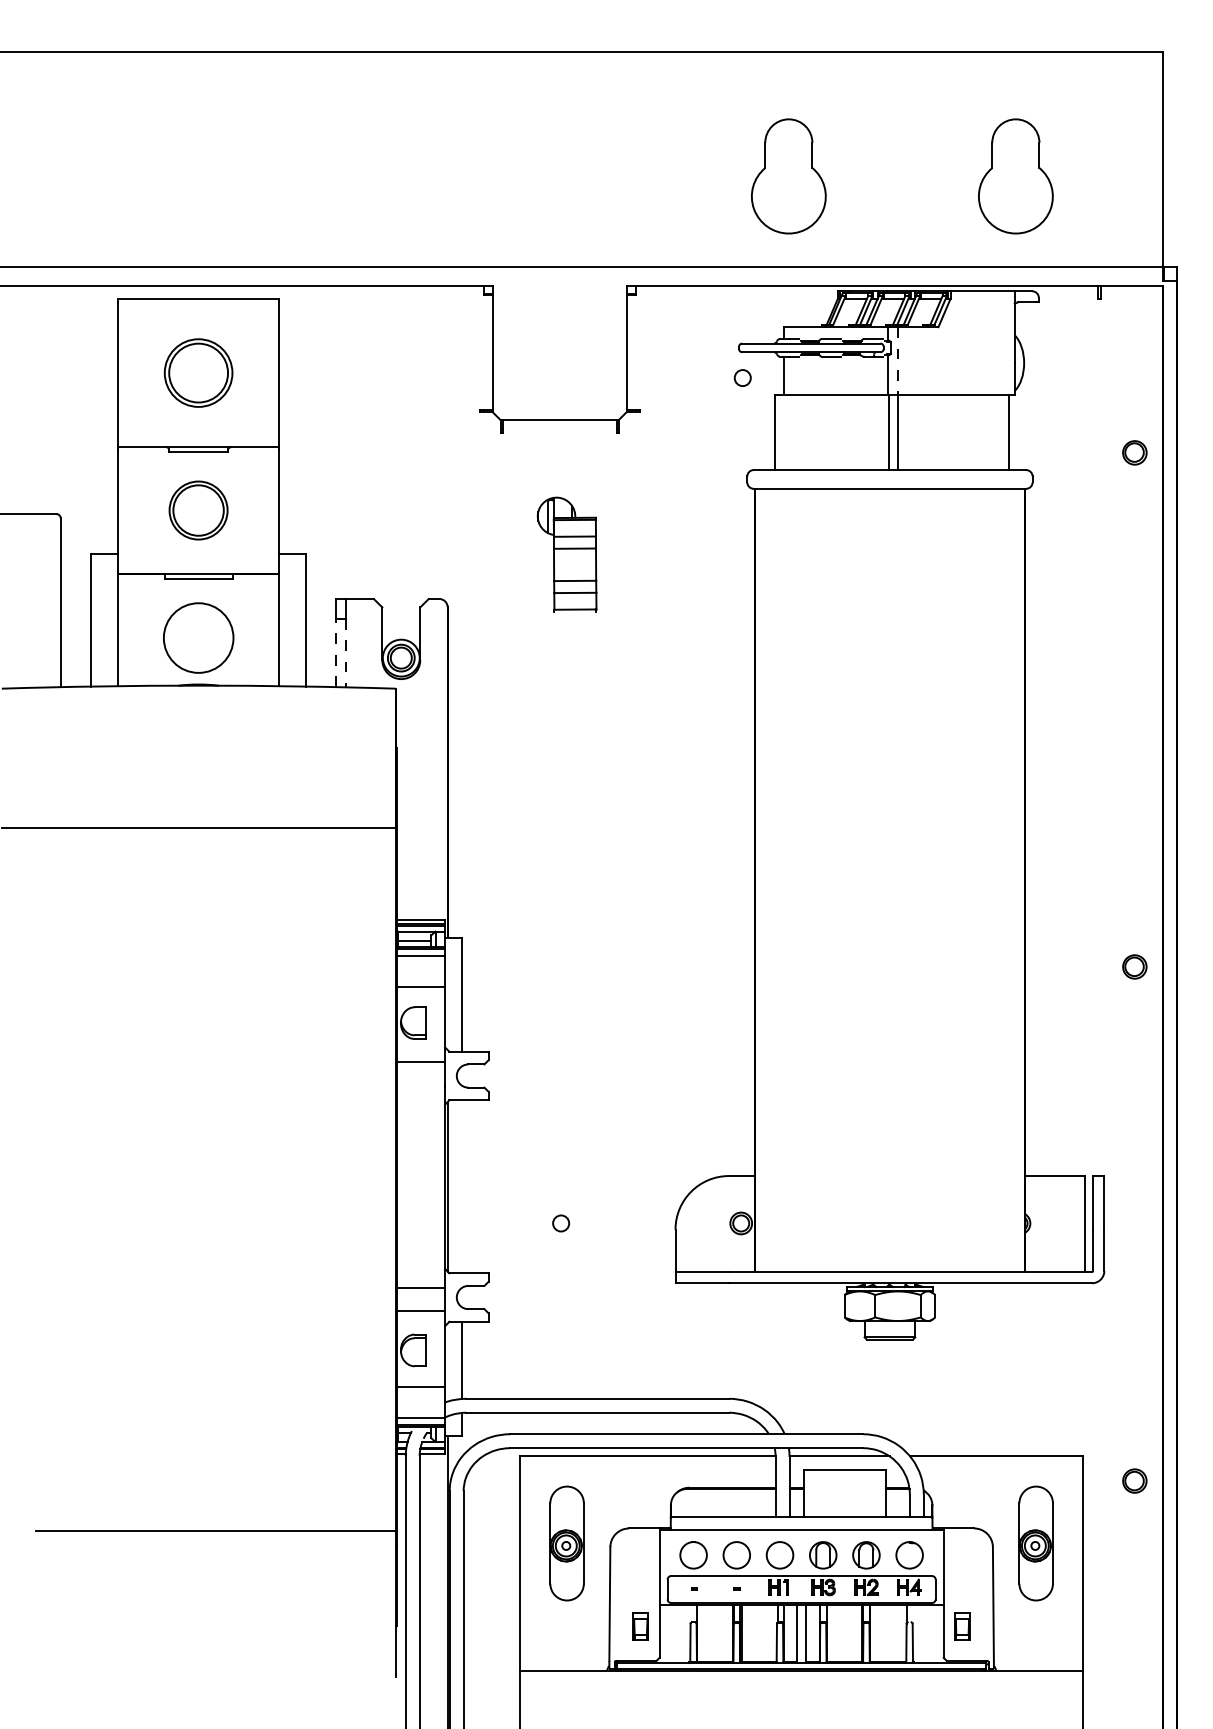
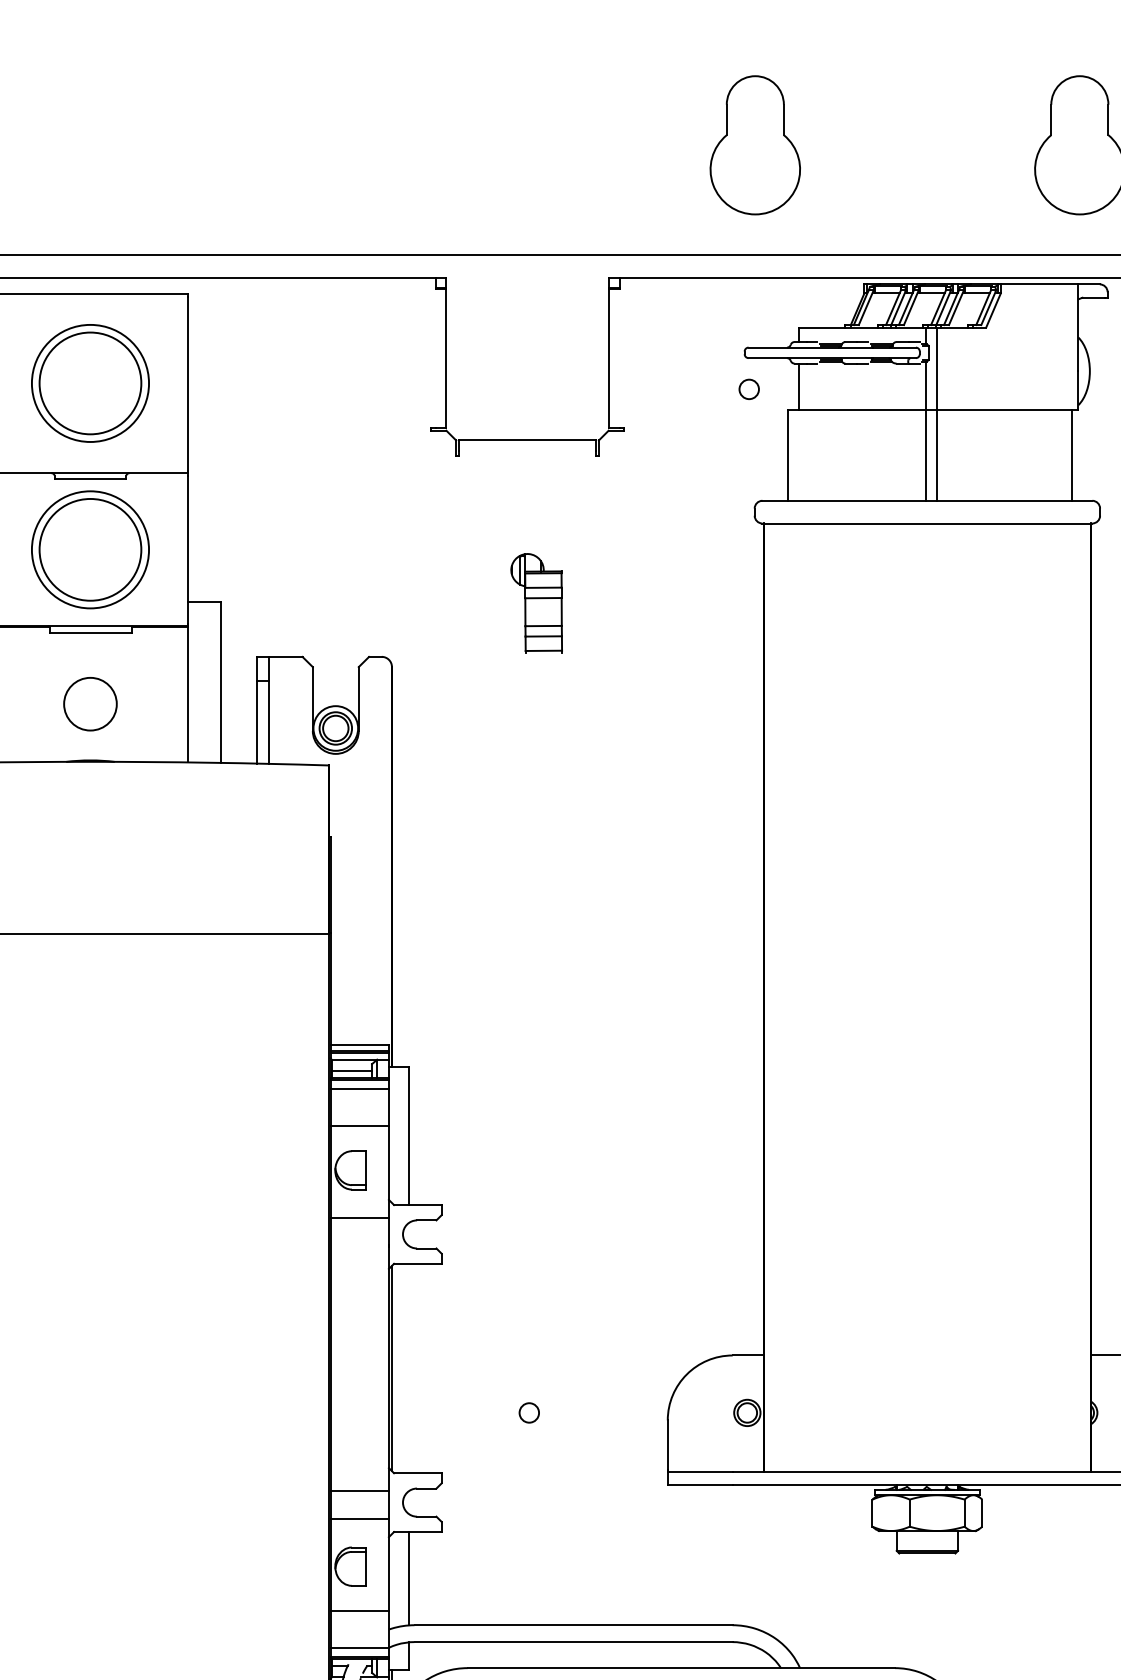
part: (788, 176) -> (754, 145), moved
line: (897, 361) -> (936, 369), dashed -> solid
part: (198, 372) -> (90, 382), size x1.43
part: (198, 510) -> (90, 549), size x1.67
part: (567, 554) -> (537, 603), size x0.71
circle: (198, 637) -> (90, 703), size x0.62
line: (335, 652) -> (256, 721), dashed -> solid
line: (346, 653) -> (269, 722), dashed -> solid

